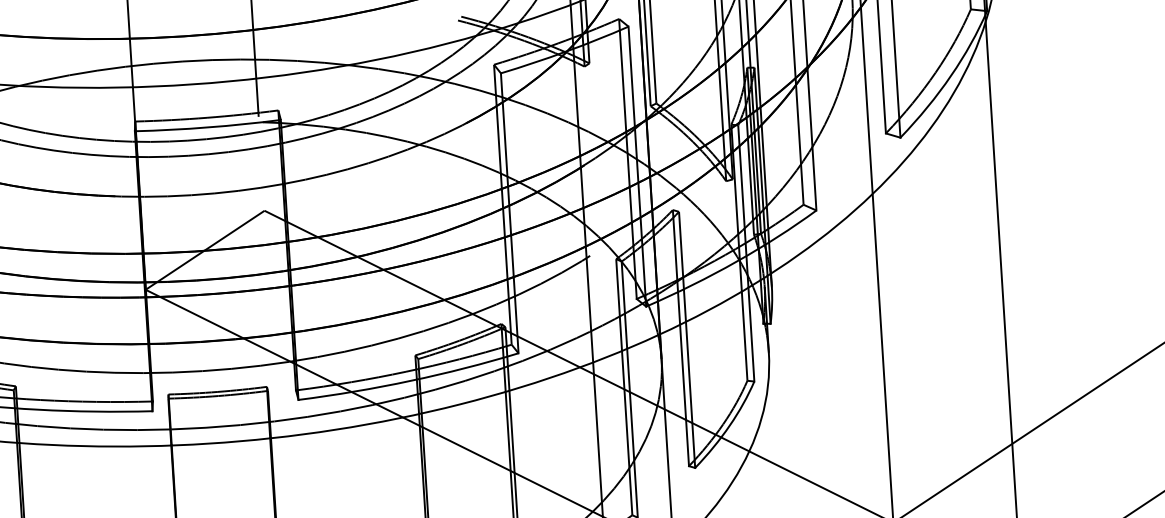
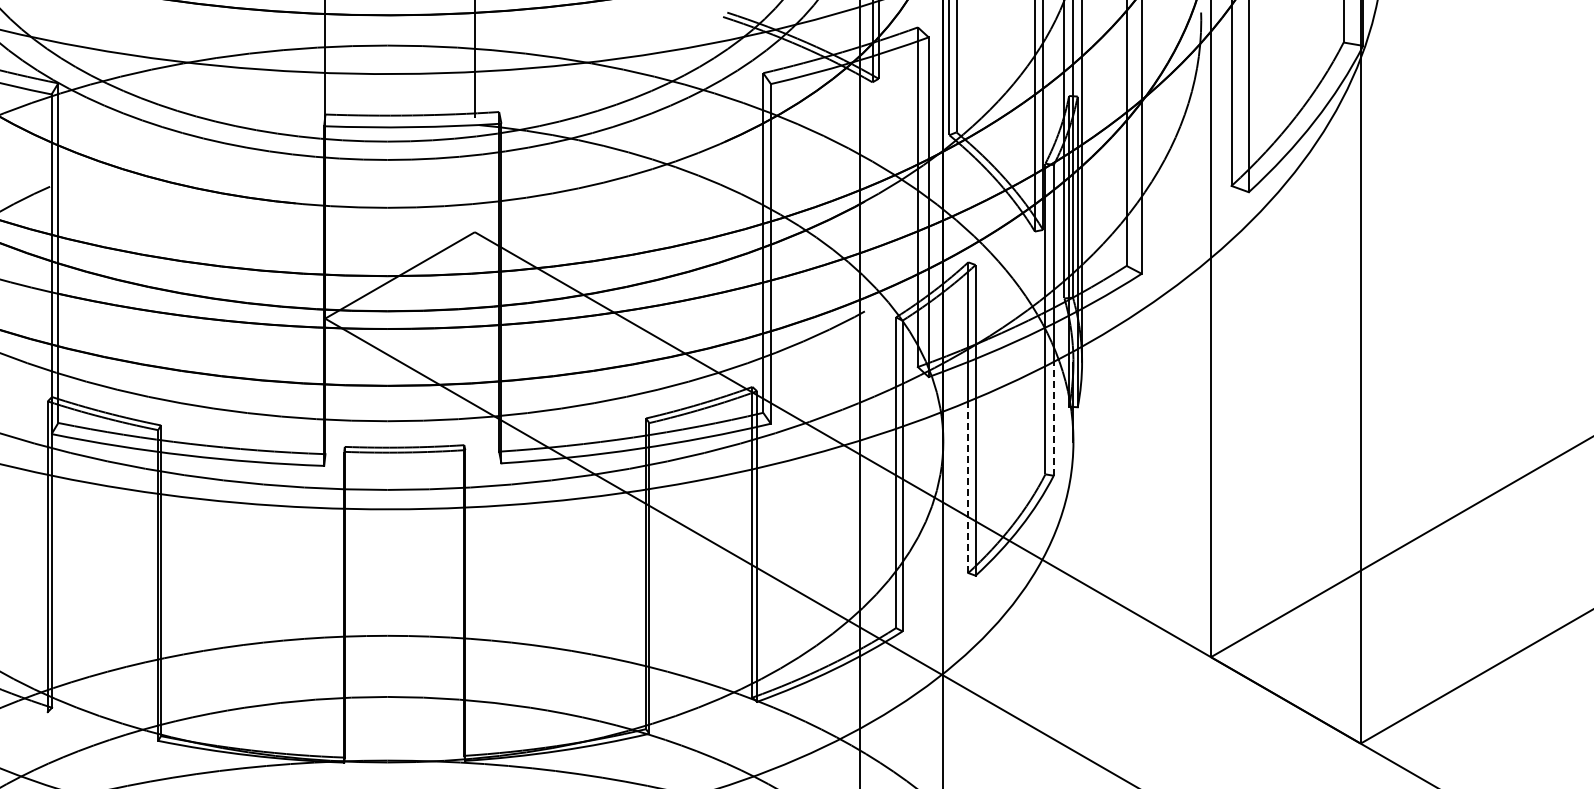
line: (751, 334) -> (1053, 418), solid -> dashed
line: (684, 395) -> (968, 487), solid -> dashed

